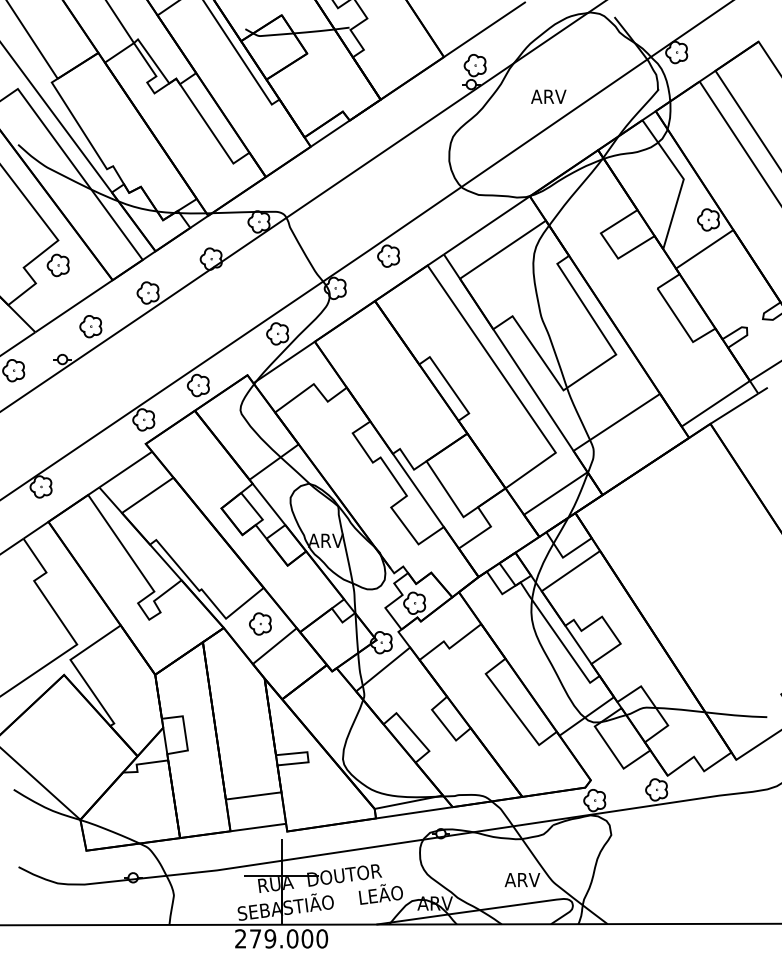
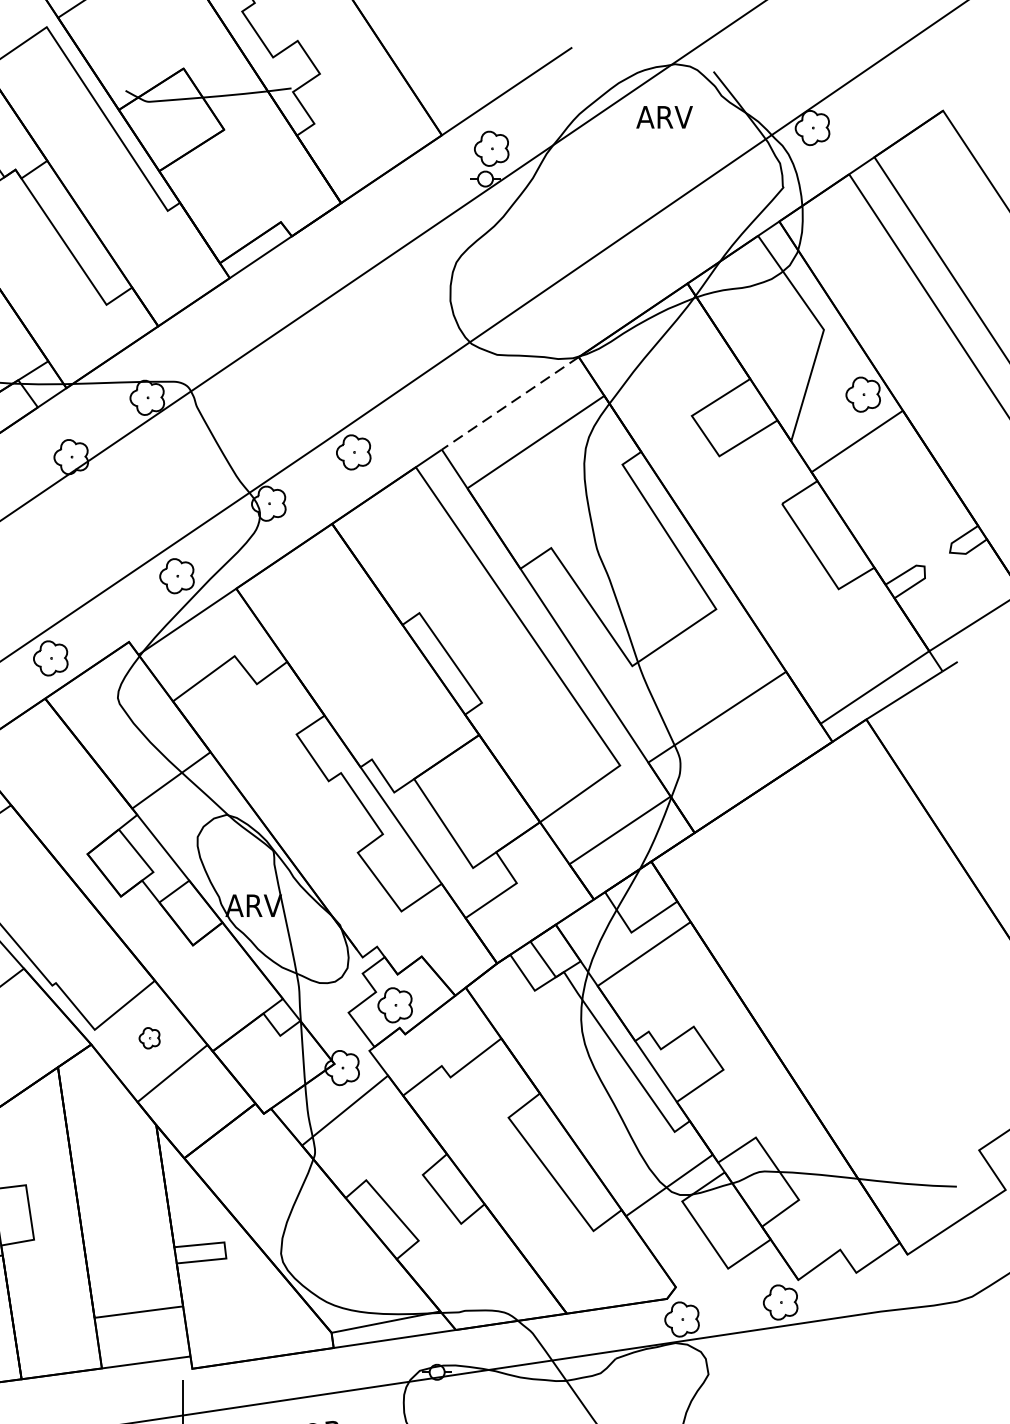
text: (548, 96) -> (664, 116), moved
line: (486, 225) -> (509, 403), solid -> dashed
part: (260, 623) -> (149, 1037), size x0.6

